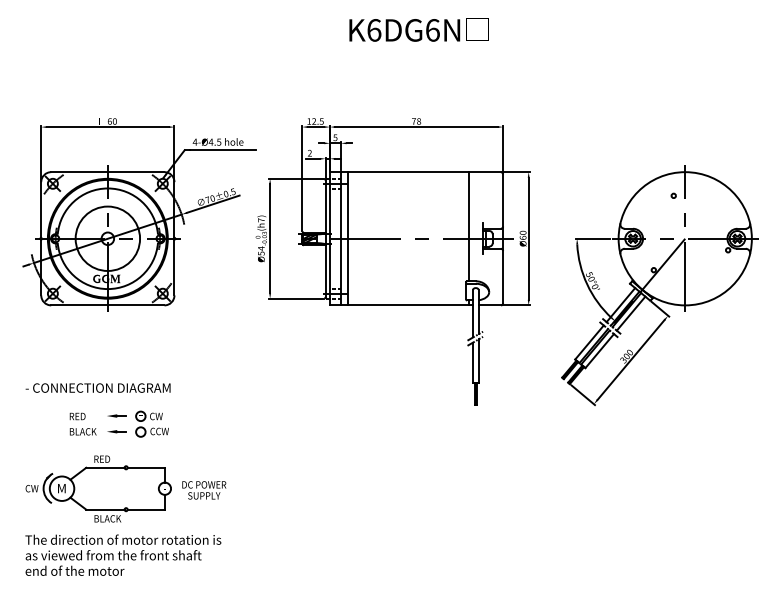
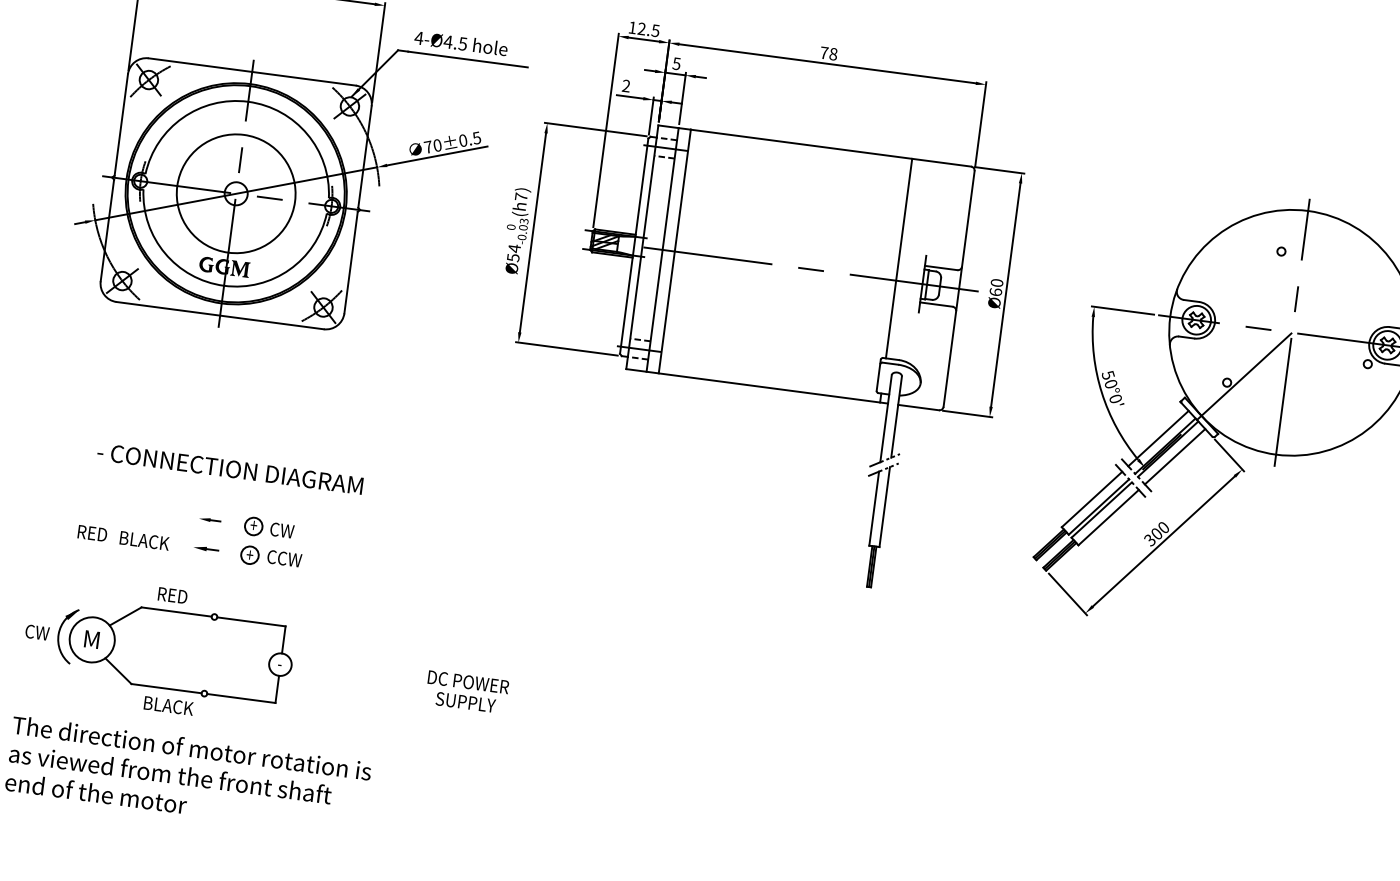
text: (97, 387) -> (229, 467), moved
part: (116, 415) -> (209, 519), size x0.6
text: (77, 416) -> (92, 533), moved
part: (116, 431) -> (205, 548), size x0.7
text: (204, 490) -> (467, 692), moved

